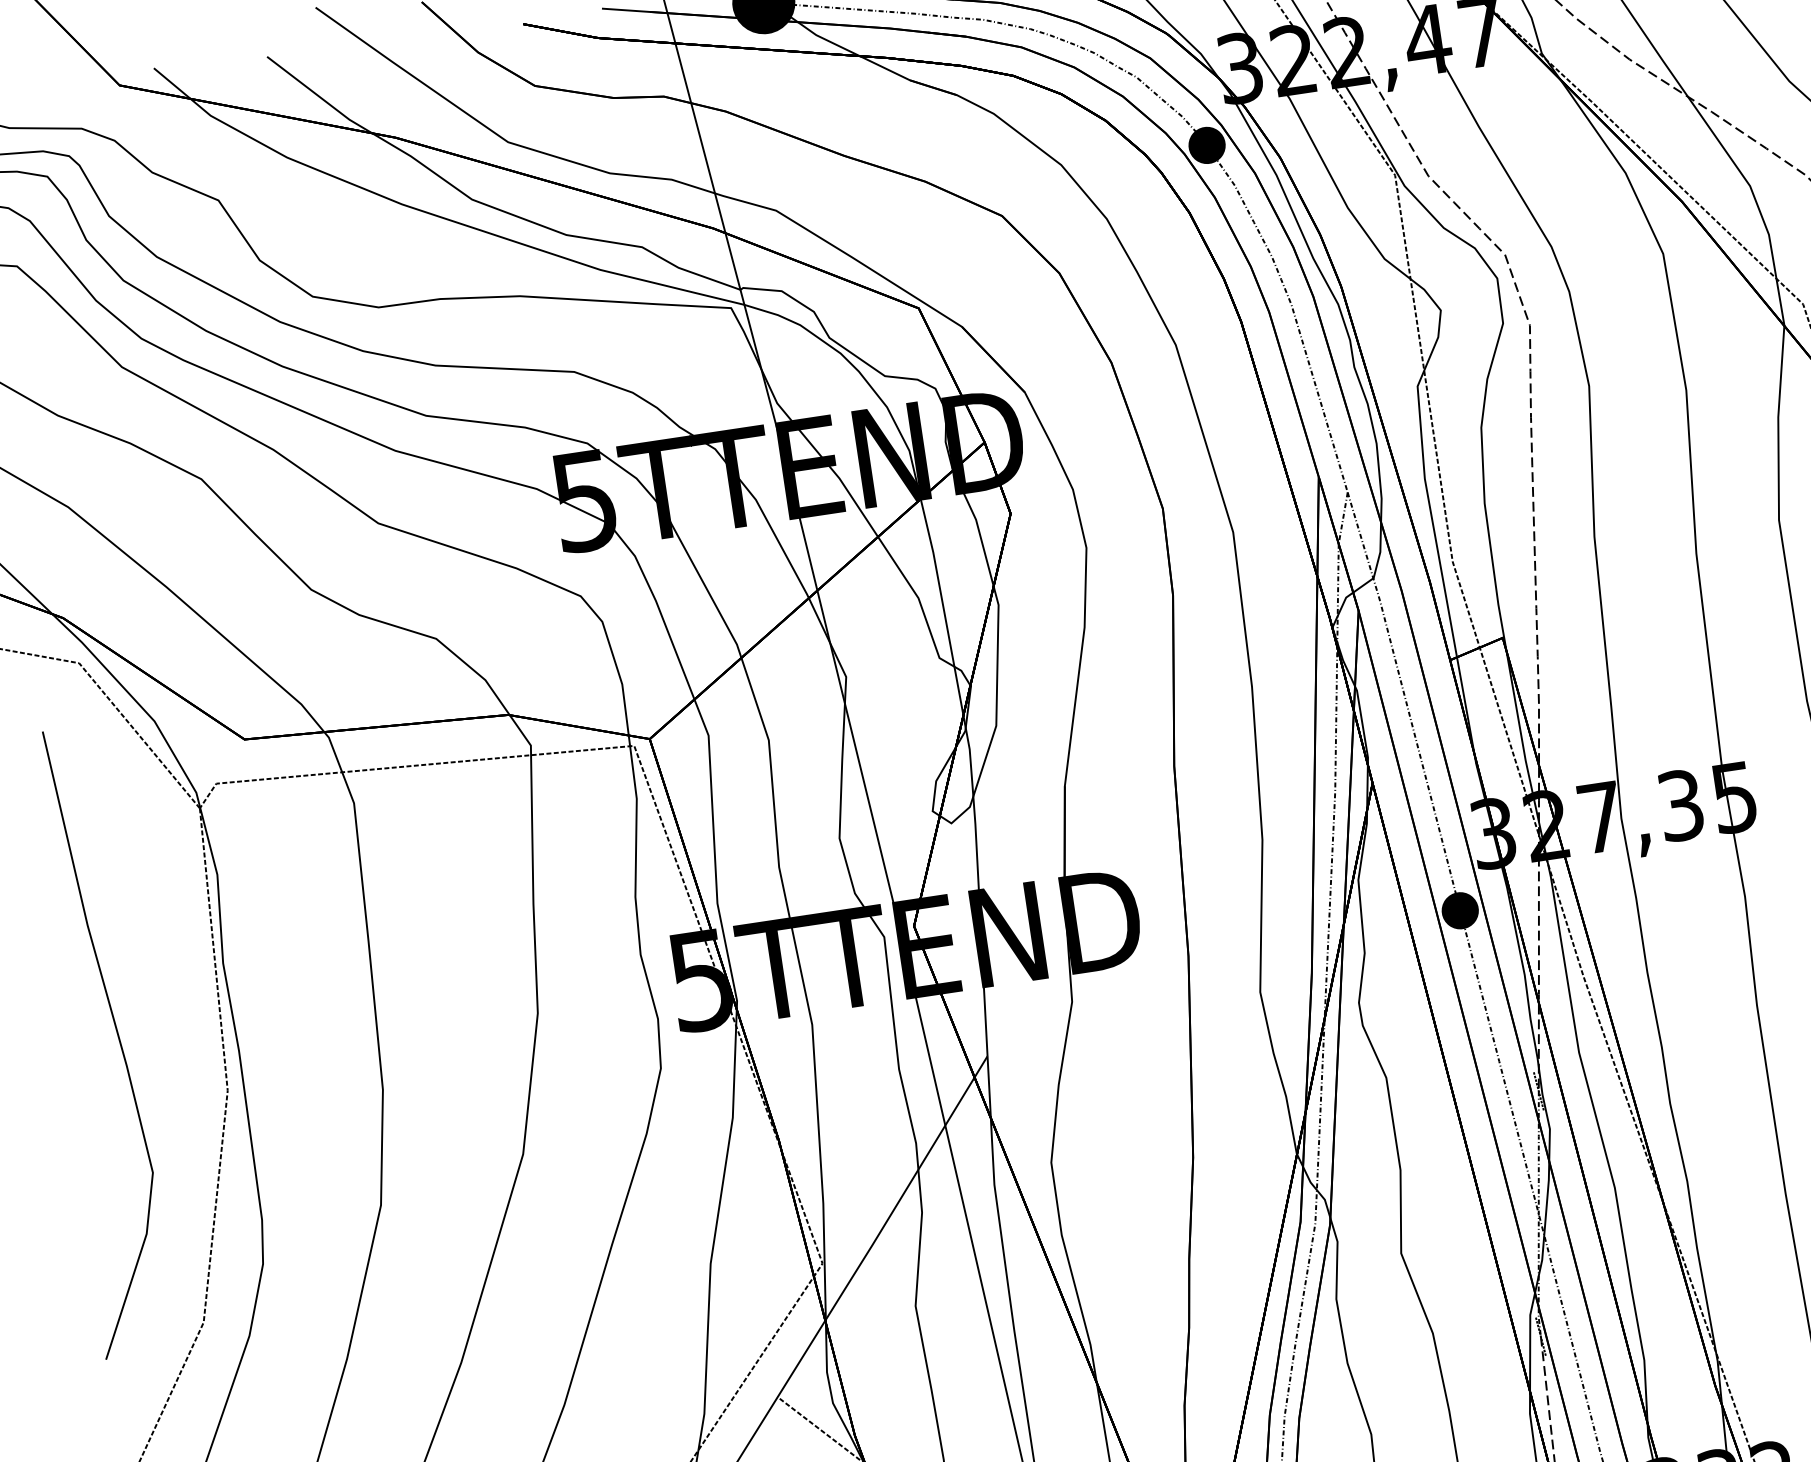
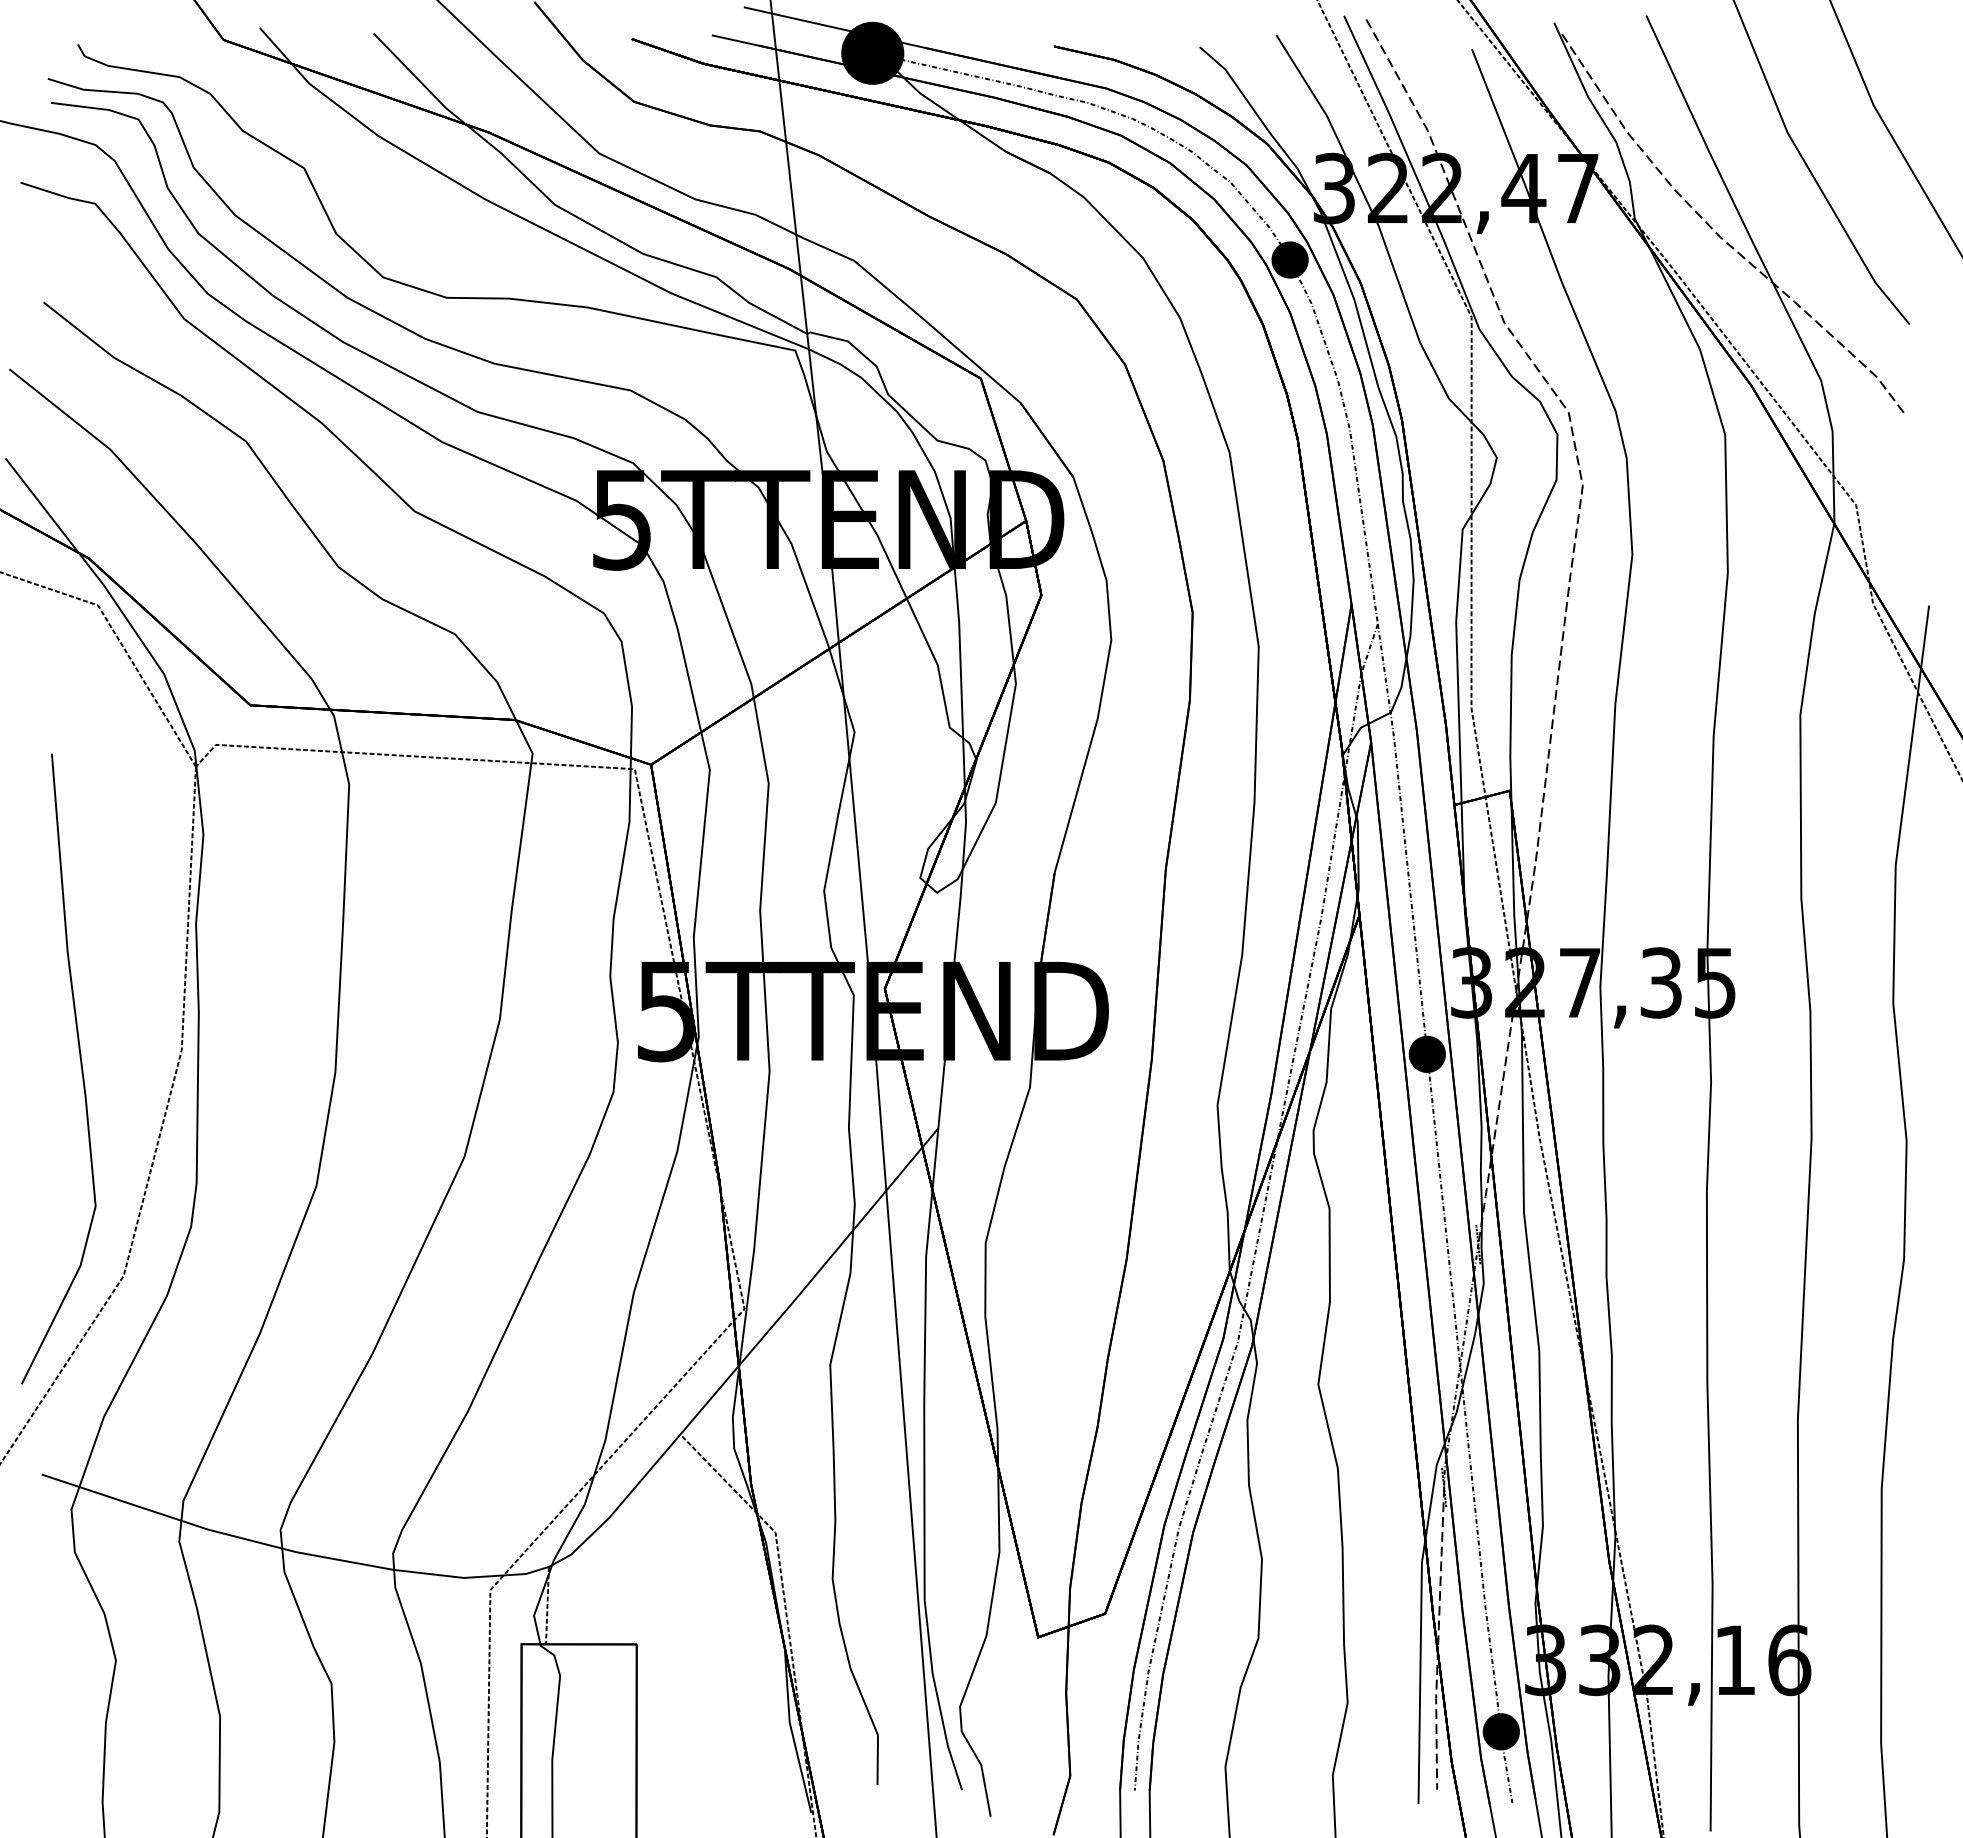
curve: (117, 1035) -> (80, 1065), moved

